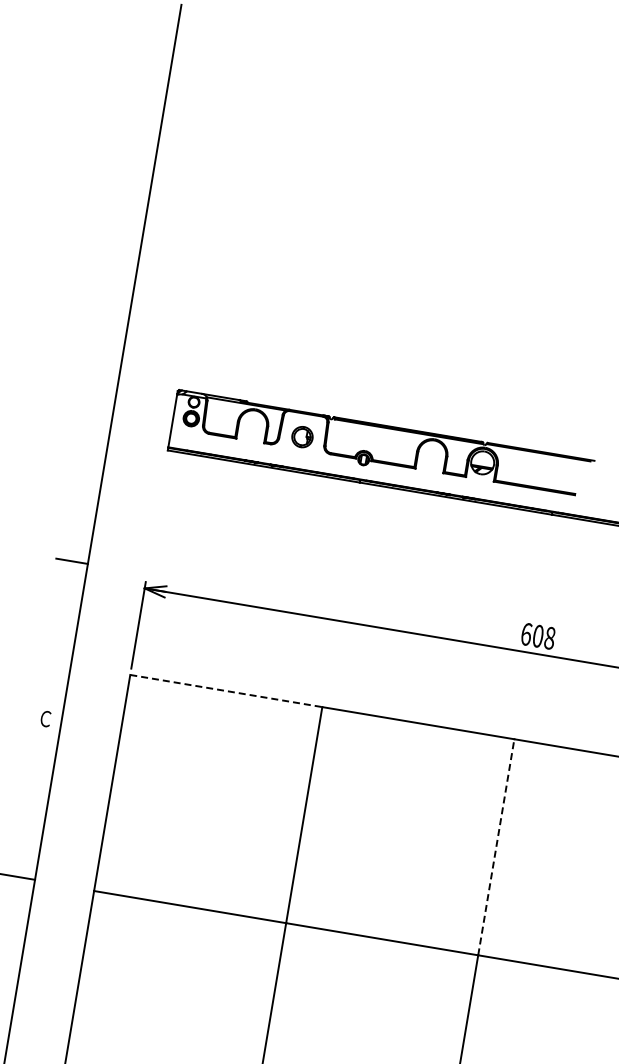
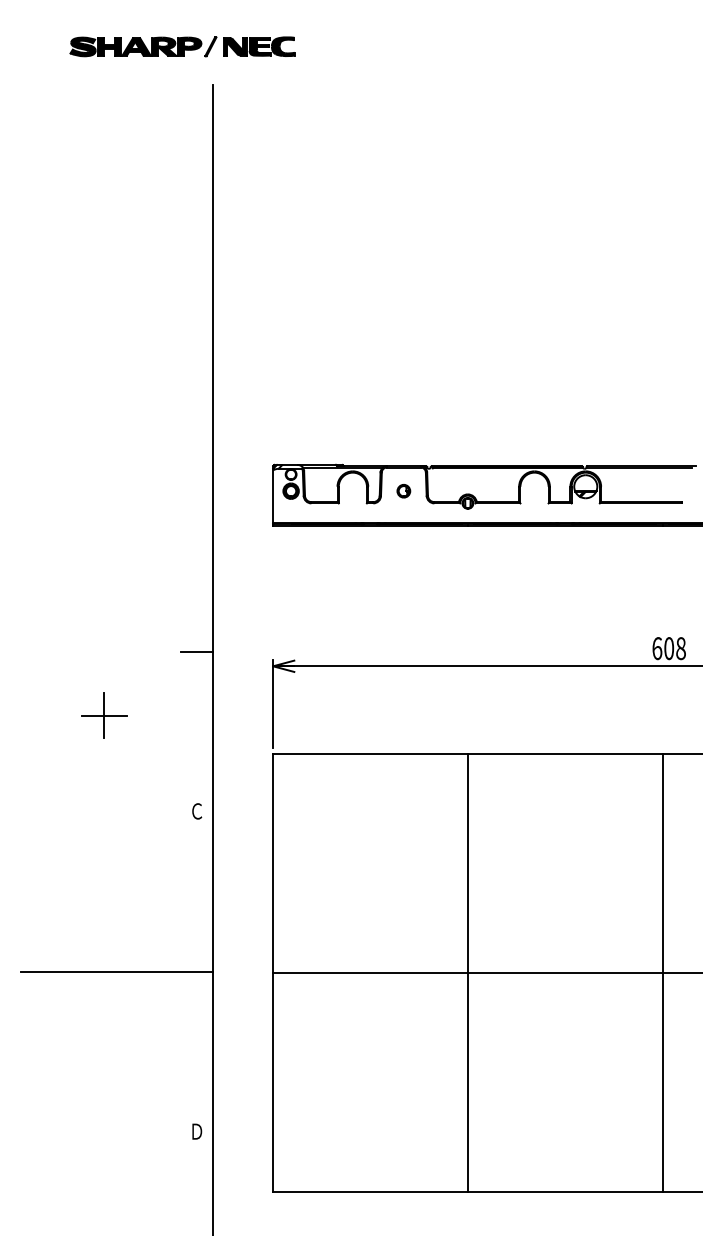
part: (302, 437) -> (403, 491), size x0.62
line: (227, 691) -> (371, 754), dashed -> solid
line: (496, 847) -> (662, 863), dashed -> solid

